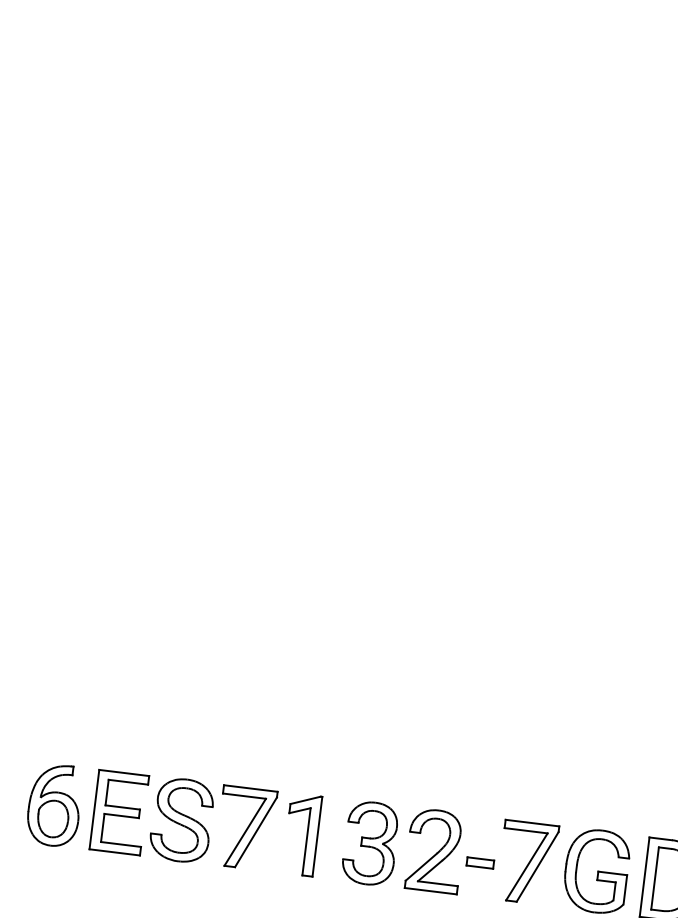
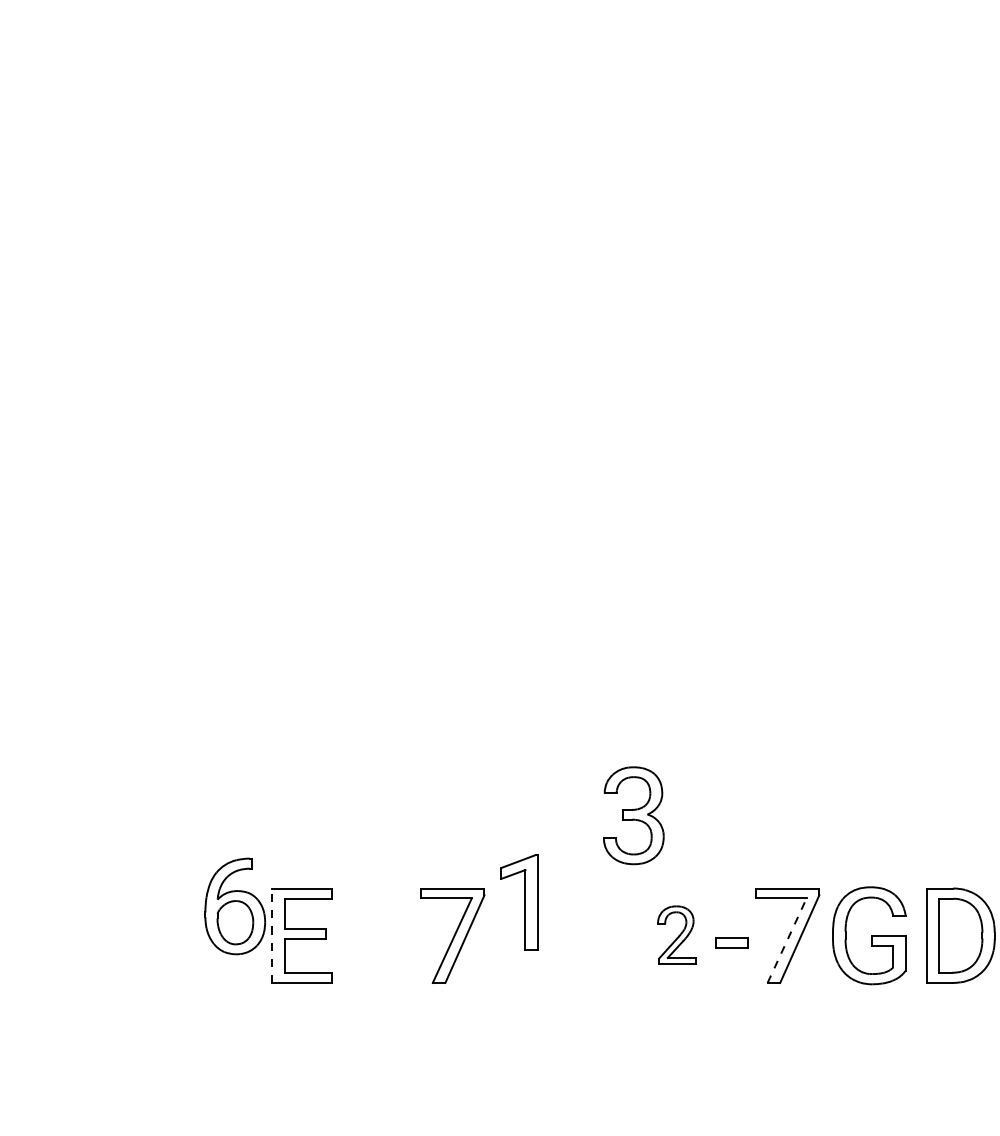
part: (54, 805) -> (234, 906), moved
line: (94, 809) -> (272, 935), solid -> dashed
part: (181, 820) -> (376, 935), removed
part: (302, 834) -> (519, 902), moved
part: (370, 843) -> (633, 815), moved
part: (434, 850) -> (676, 934), size x0.6
line: (527, 866) -> (787, 940), solid -> dashed

